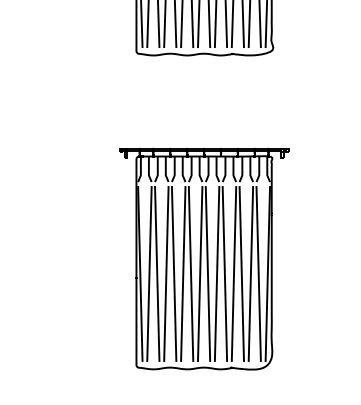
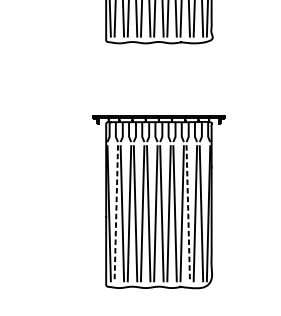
line: (149, 274) -> (116, 214), solid -> dashed
line: (241, 274) -> (188, 214), solid -> dashed

